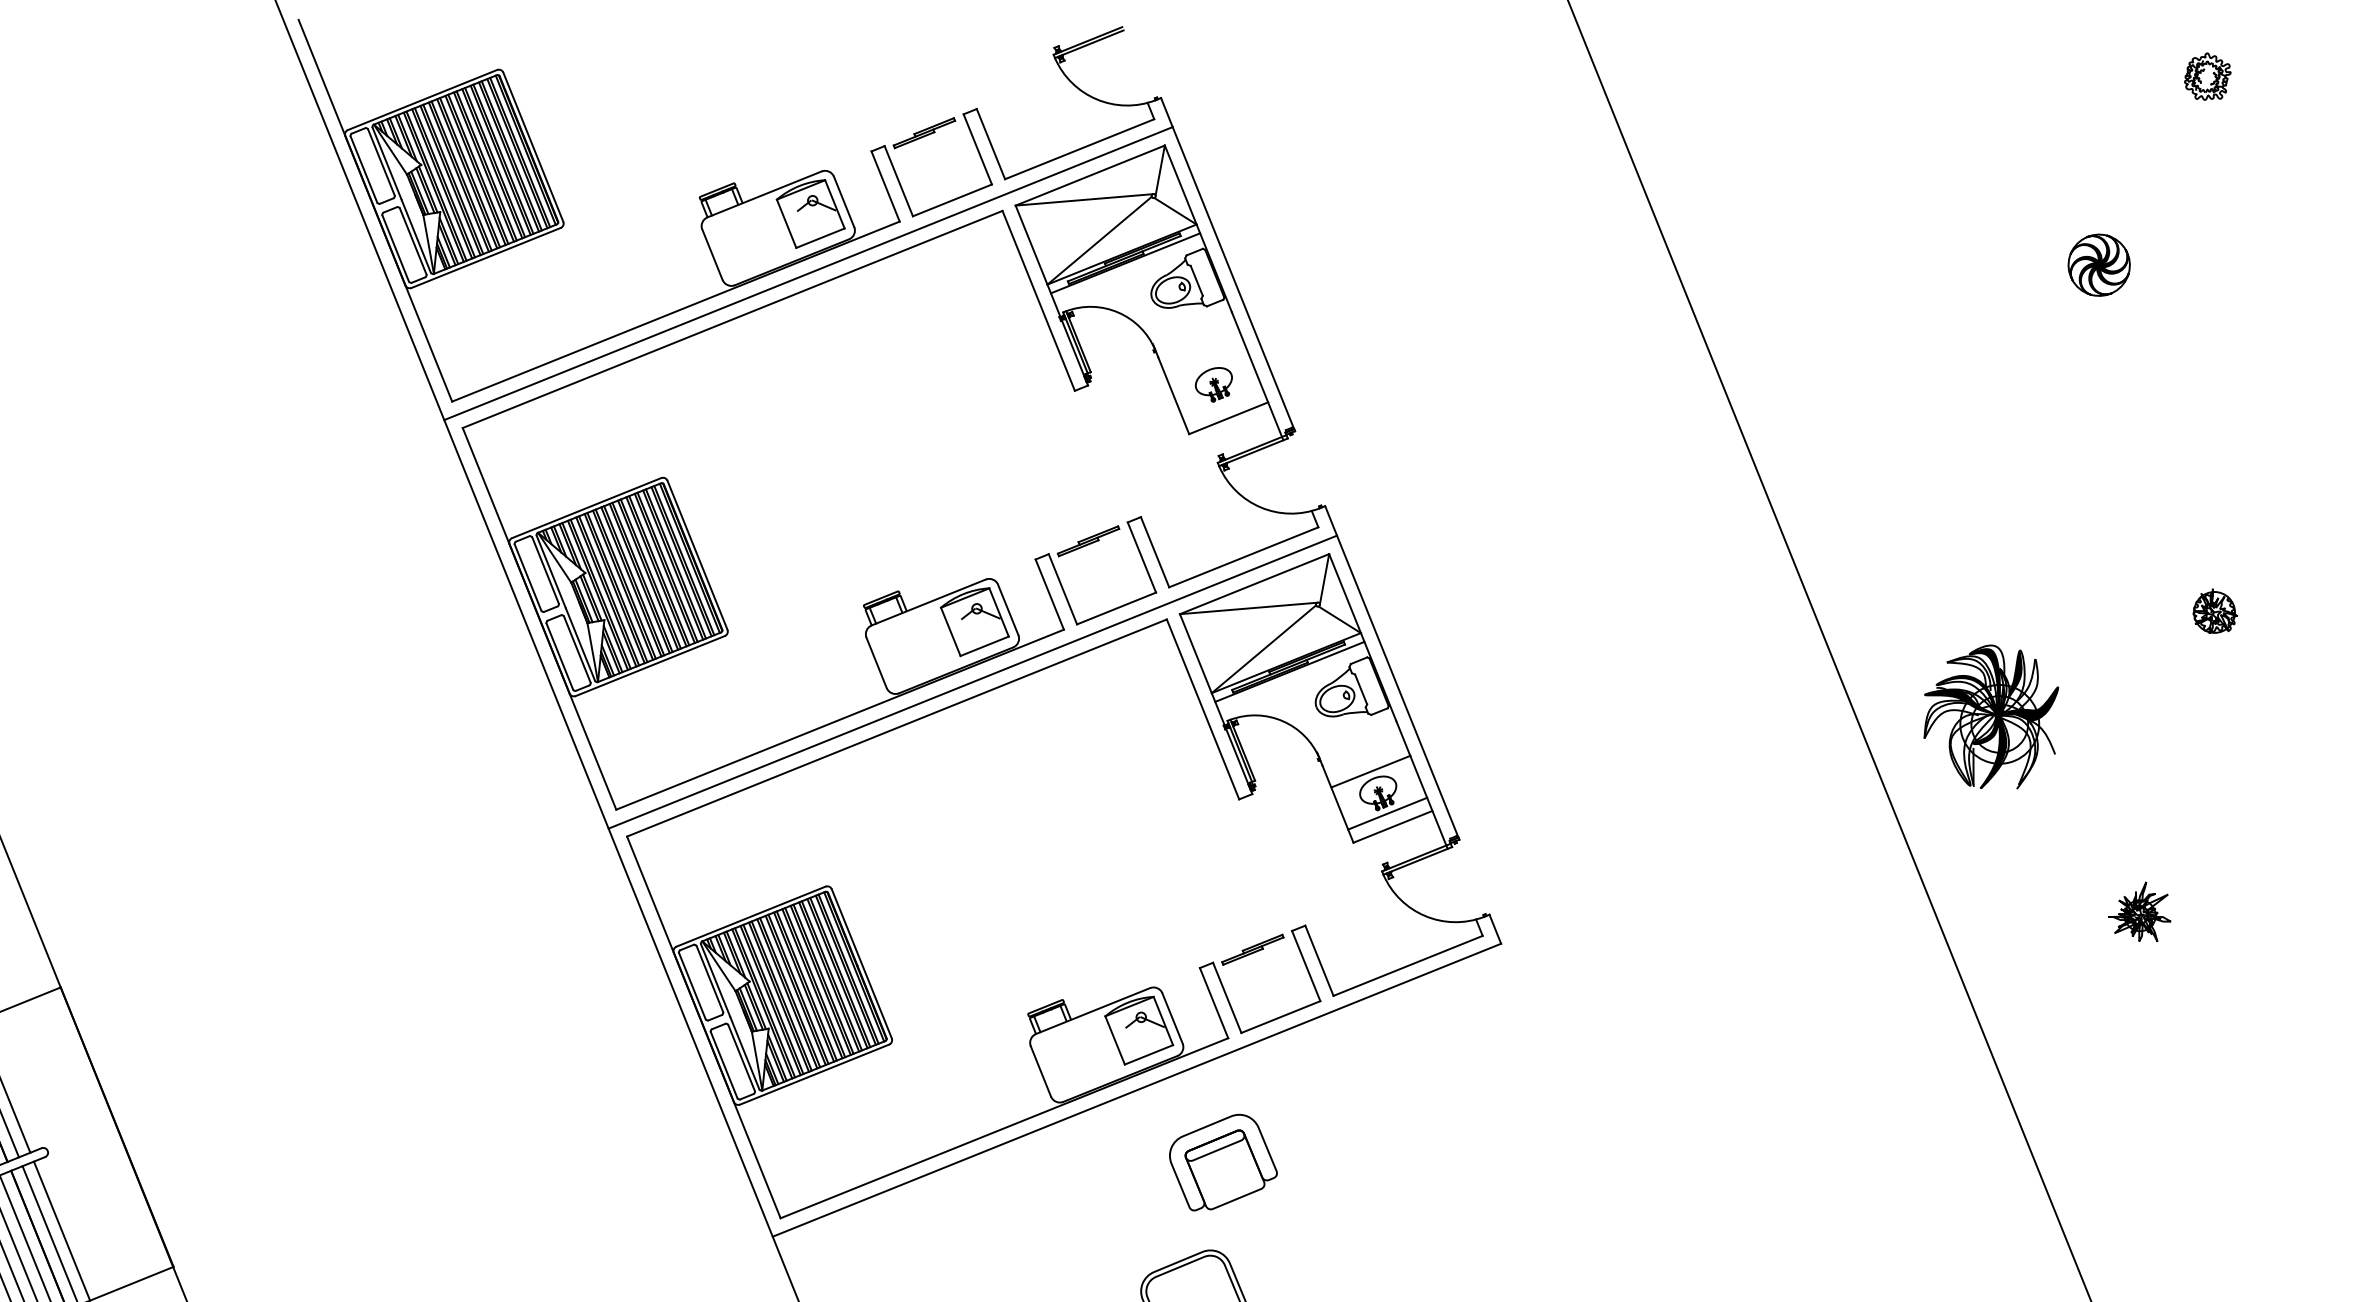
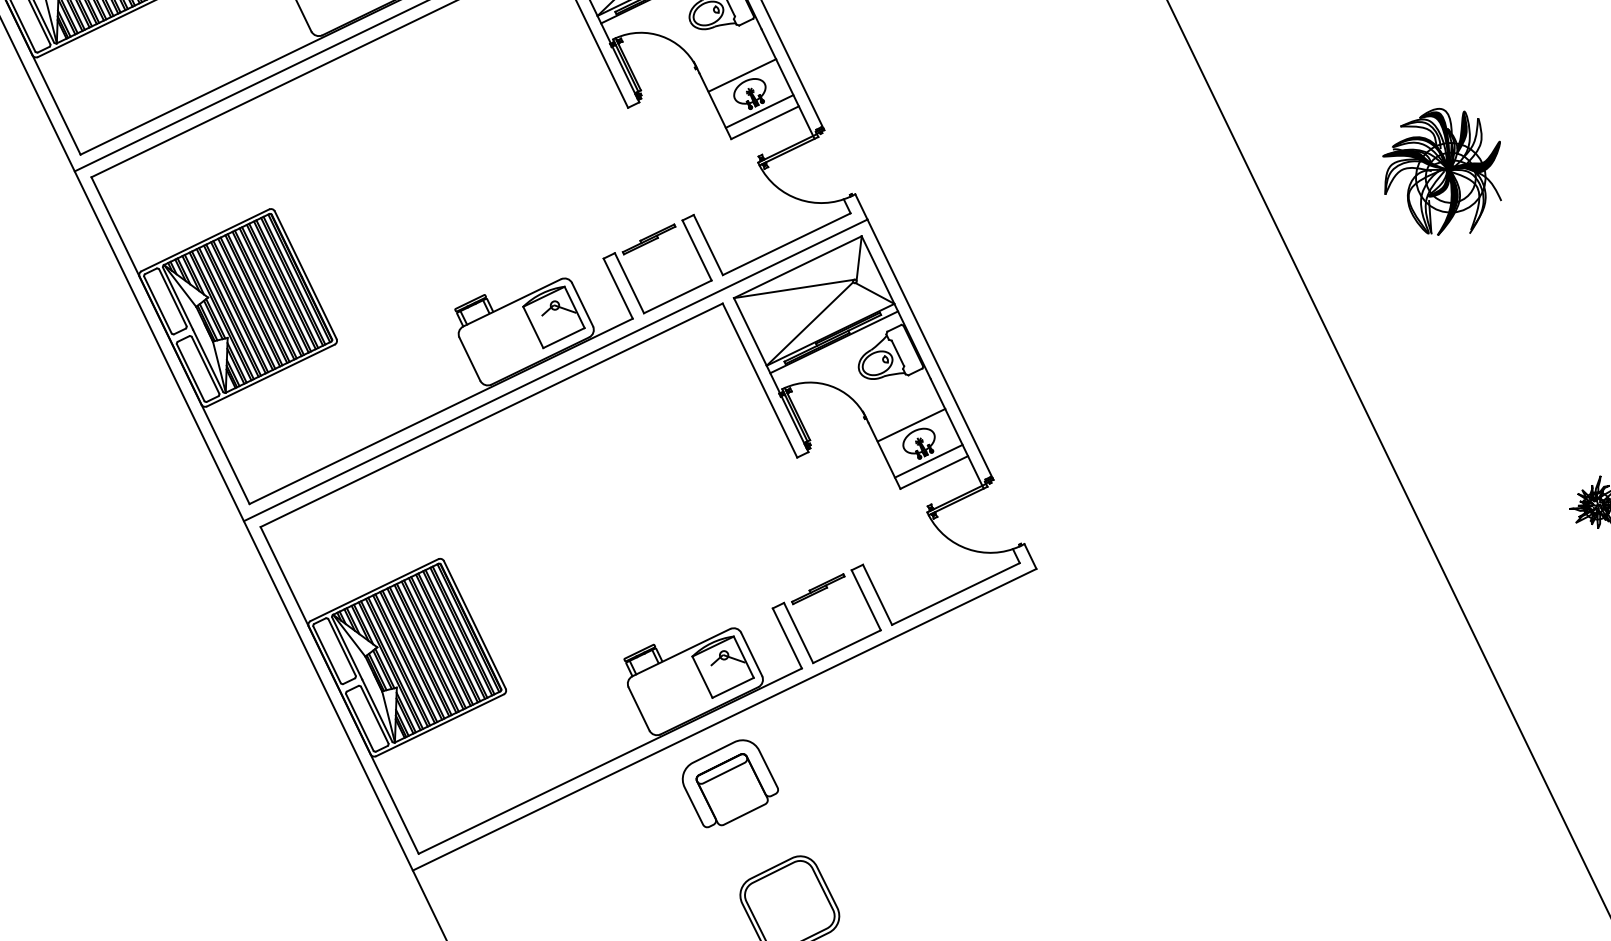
line: (1206, 362) -> (742, 74), added
line: (1222, 405) -> (758, 111), added
part: (1991, 716) -> (1443, 171), moved
part: (1223, 1162) -> (730, 783), moved

